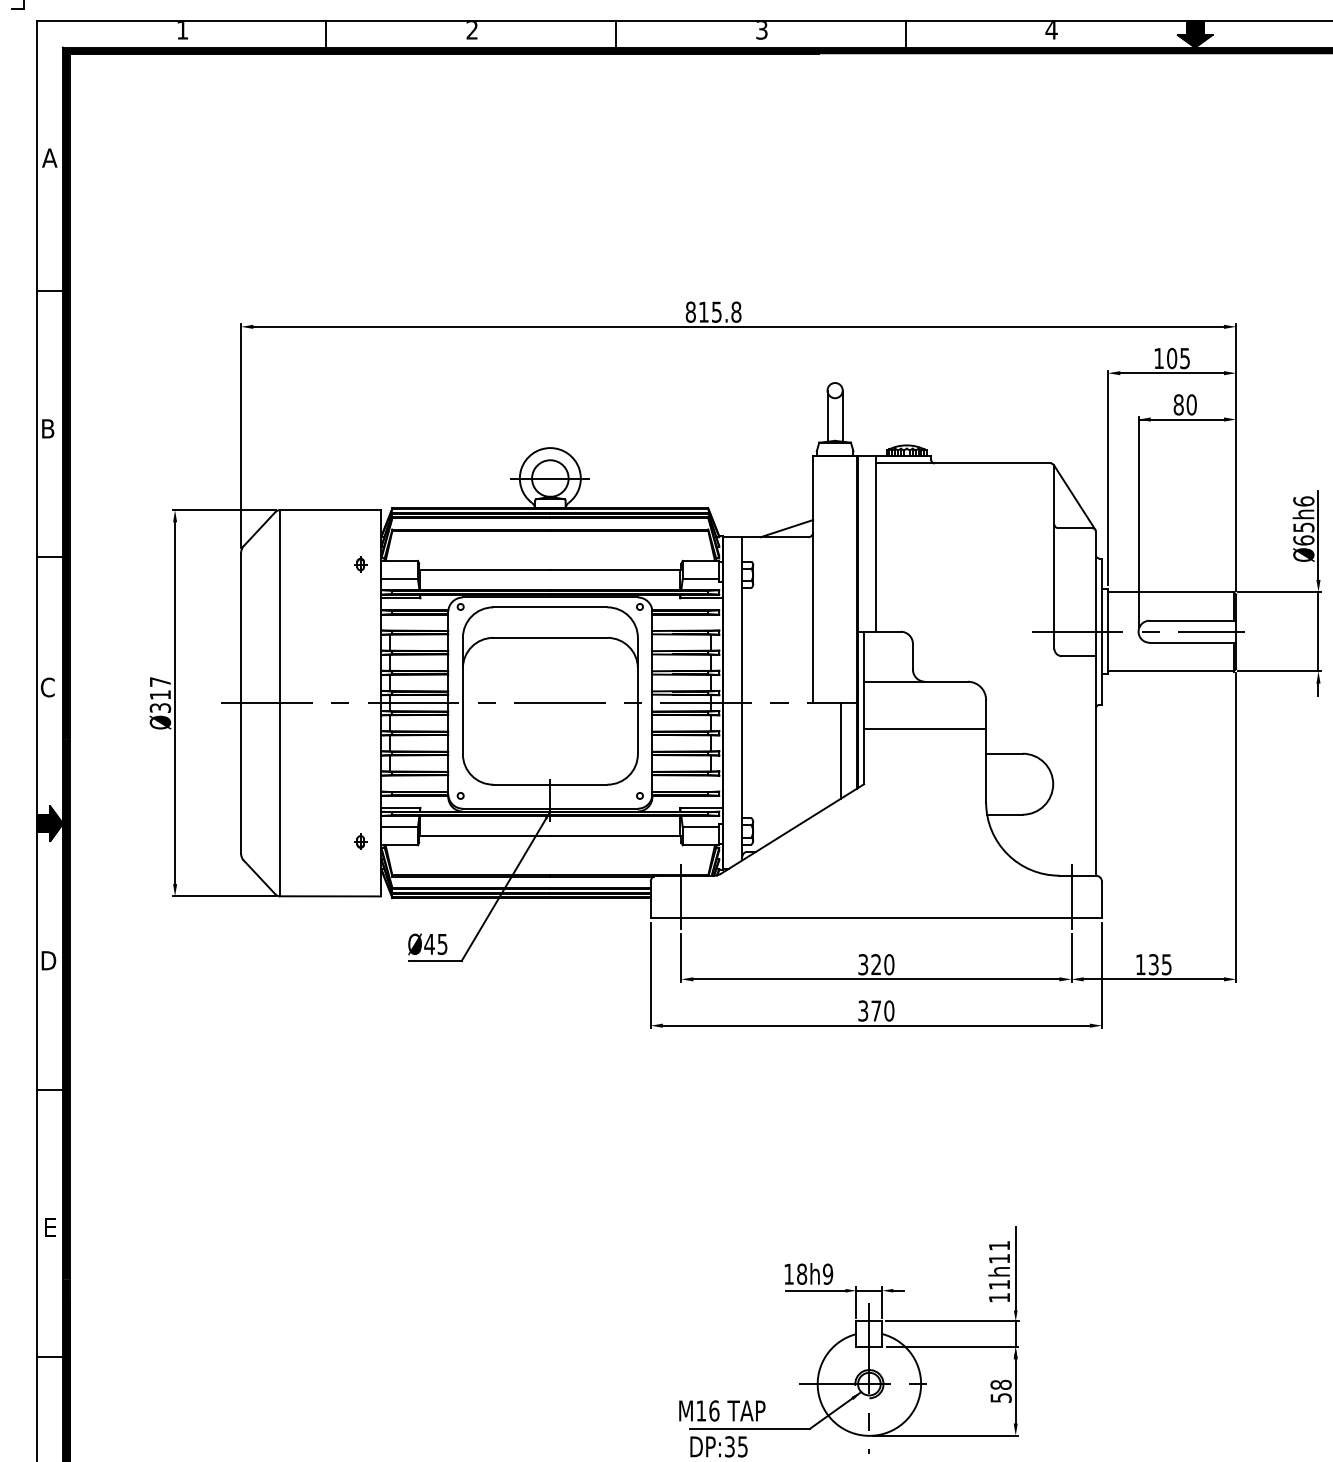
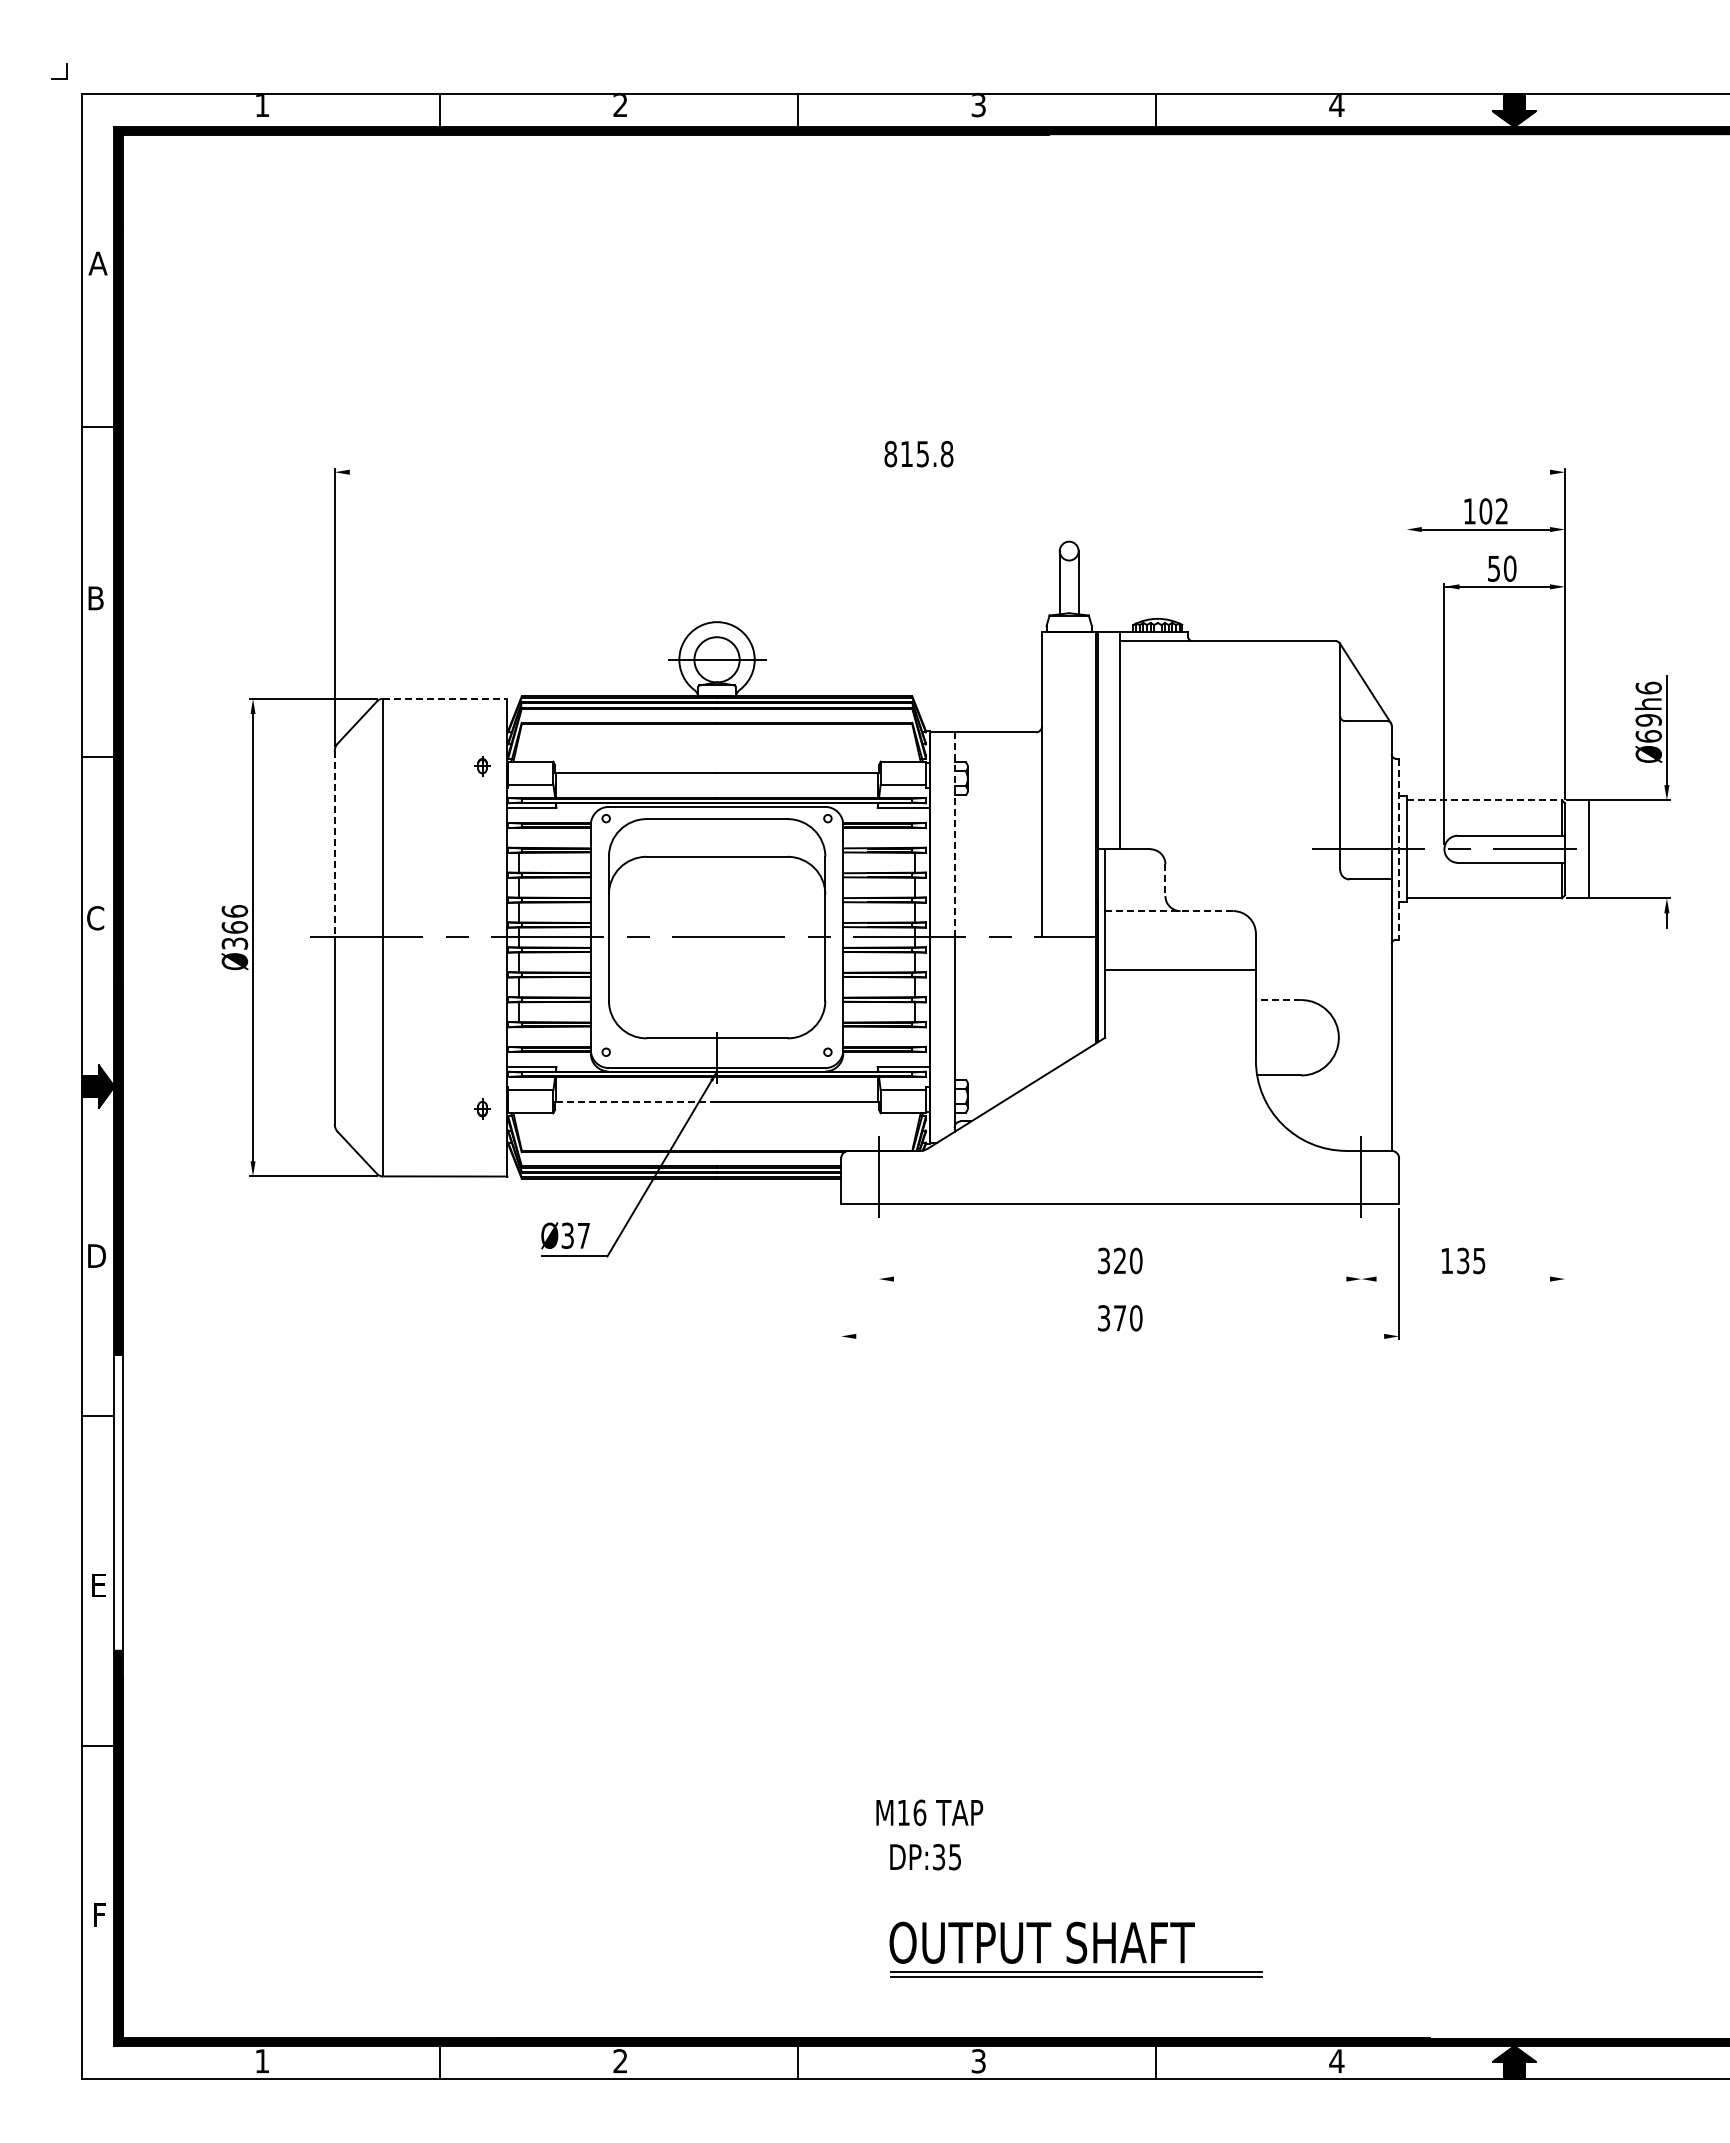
line: (738, 327) -> (949, 472), removed
text: (1184, 358) -> (1501, 511), 105 -> 102
text: (1178, 404) -> (1493, 568), 80 -> 50
line: (1107, 477) -> (1406, 658), removed
line: (330, 509) -> (445, 698), solid -> dashed
text: (1303, 527) -> (1648, 720), Ø65h6 -> Ø69h6
line: (786, 528) -> (1009, 721), removed
line: (1170, 592) -> (1484, 800), solid -> dashed
line: (742, 619) -> (954, 834), solid -> dashed
line: (240, 628) -> (334, 845), solid -> dashed
line: (1102, 631) -> (1399, 849), solid -> dashed
line: (1318, 631) -> (1588, 849), moved
line: (913, 657) -> (1165, 880), solid -> dashed
line: (915, 682) -> (1168, 911), solid -> dashed
text: (160, 688) -> (234, 919), Ø317 -> Ø366
line: (841, 750) -> (1076, 996), removed
line: (1004, 754) -> (1278, 1000), solid -> dashed
line: (1236, 827) -> (1565, 1091), removed
line: (484, 836) -> (635, 1102), solid -> dashed
text: (435, 944) -> (575, 1235), Ø45 -> Ø37
line: (680, 957) -> (878, 1252), removed
line: (1071, 957) -> (1361, 1252), removed
line: (650, 974) -> (841, 1273), removed
line: (875, 979) -> (1119, 1279), removed
line: (1154, 979) -> (1463, 1279), removed
line: (876, 1025) -> (1120, 1336), removed
fill: (66, 1160) -> (118, 1502), removed
part: (853, 1340) -> (1092, 1725), removed

